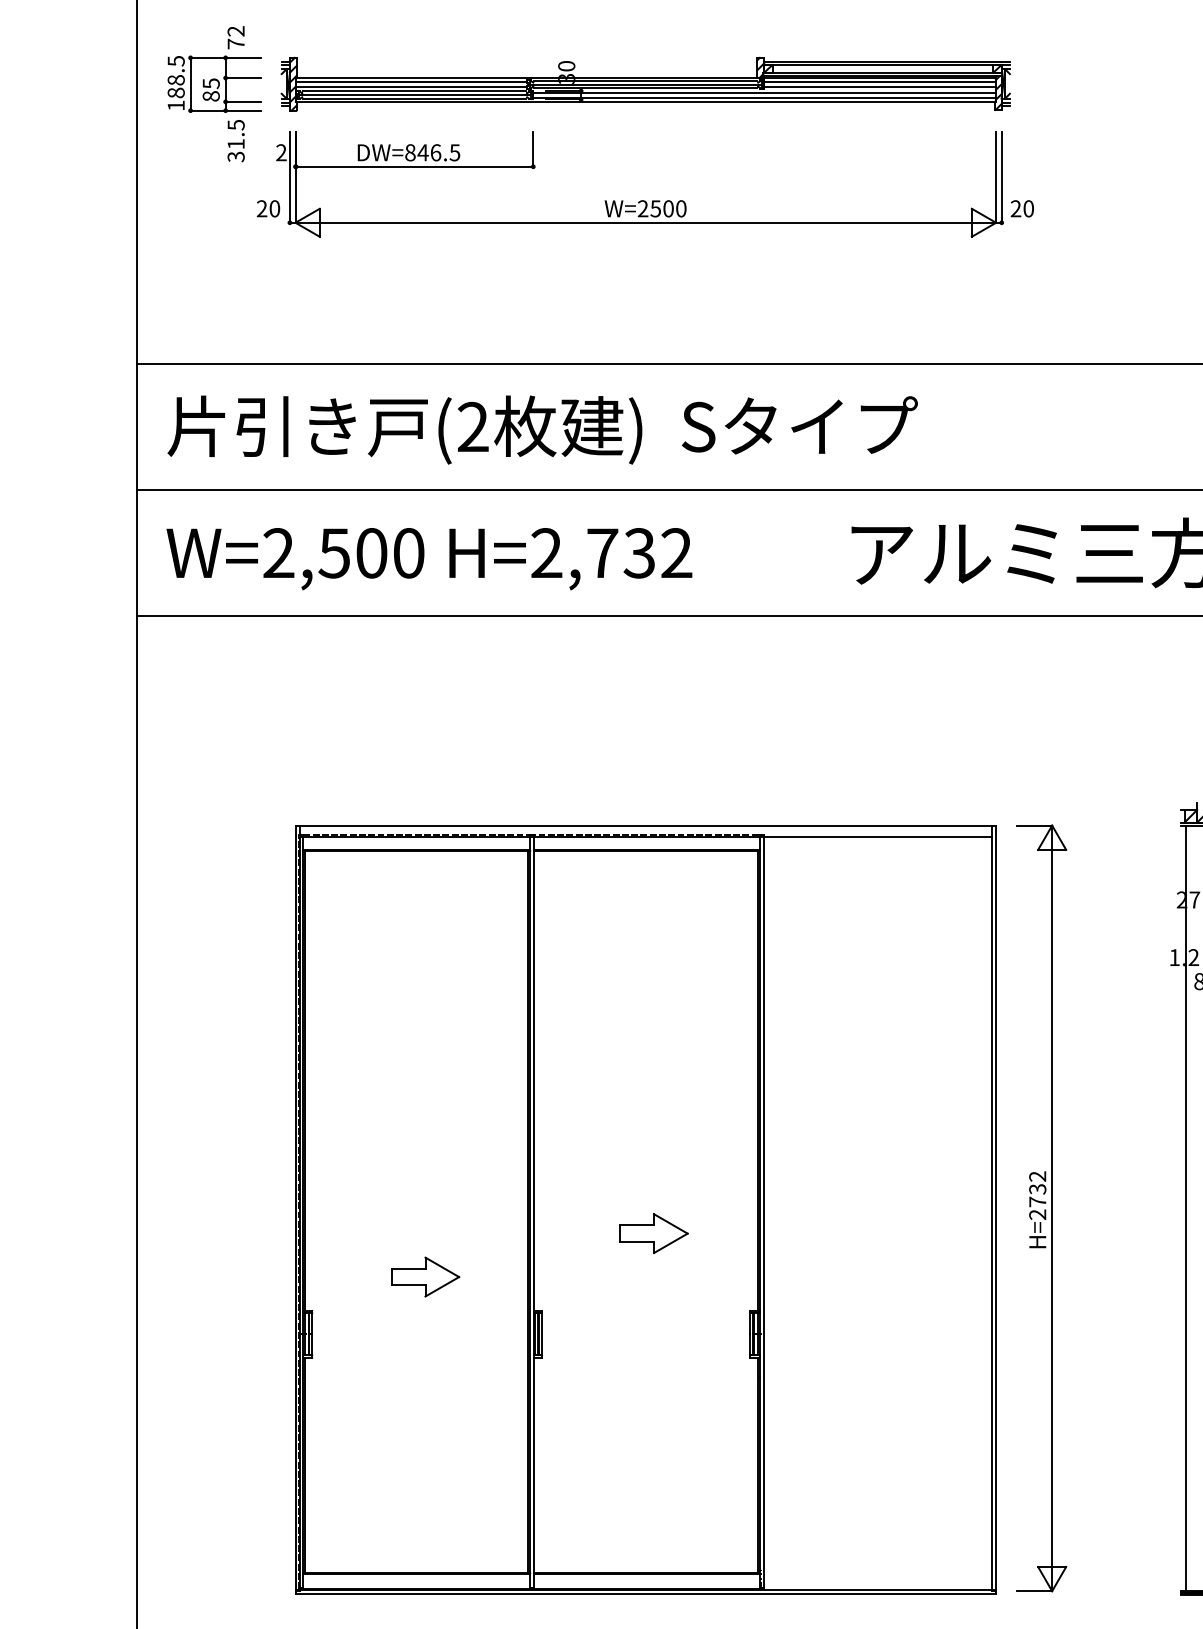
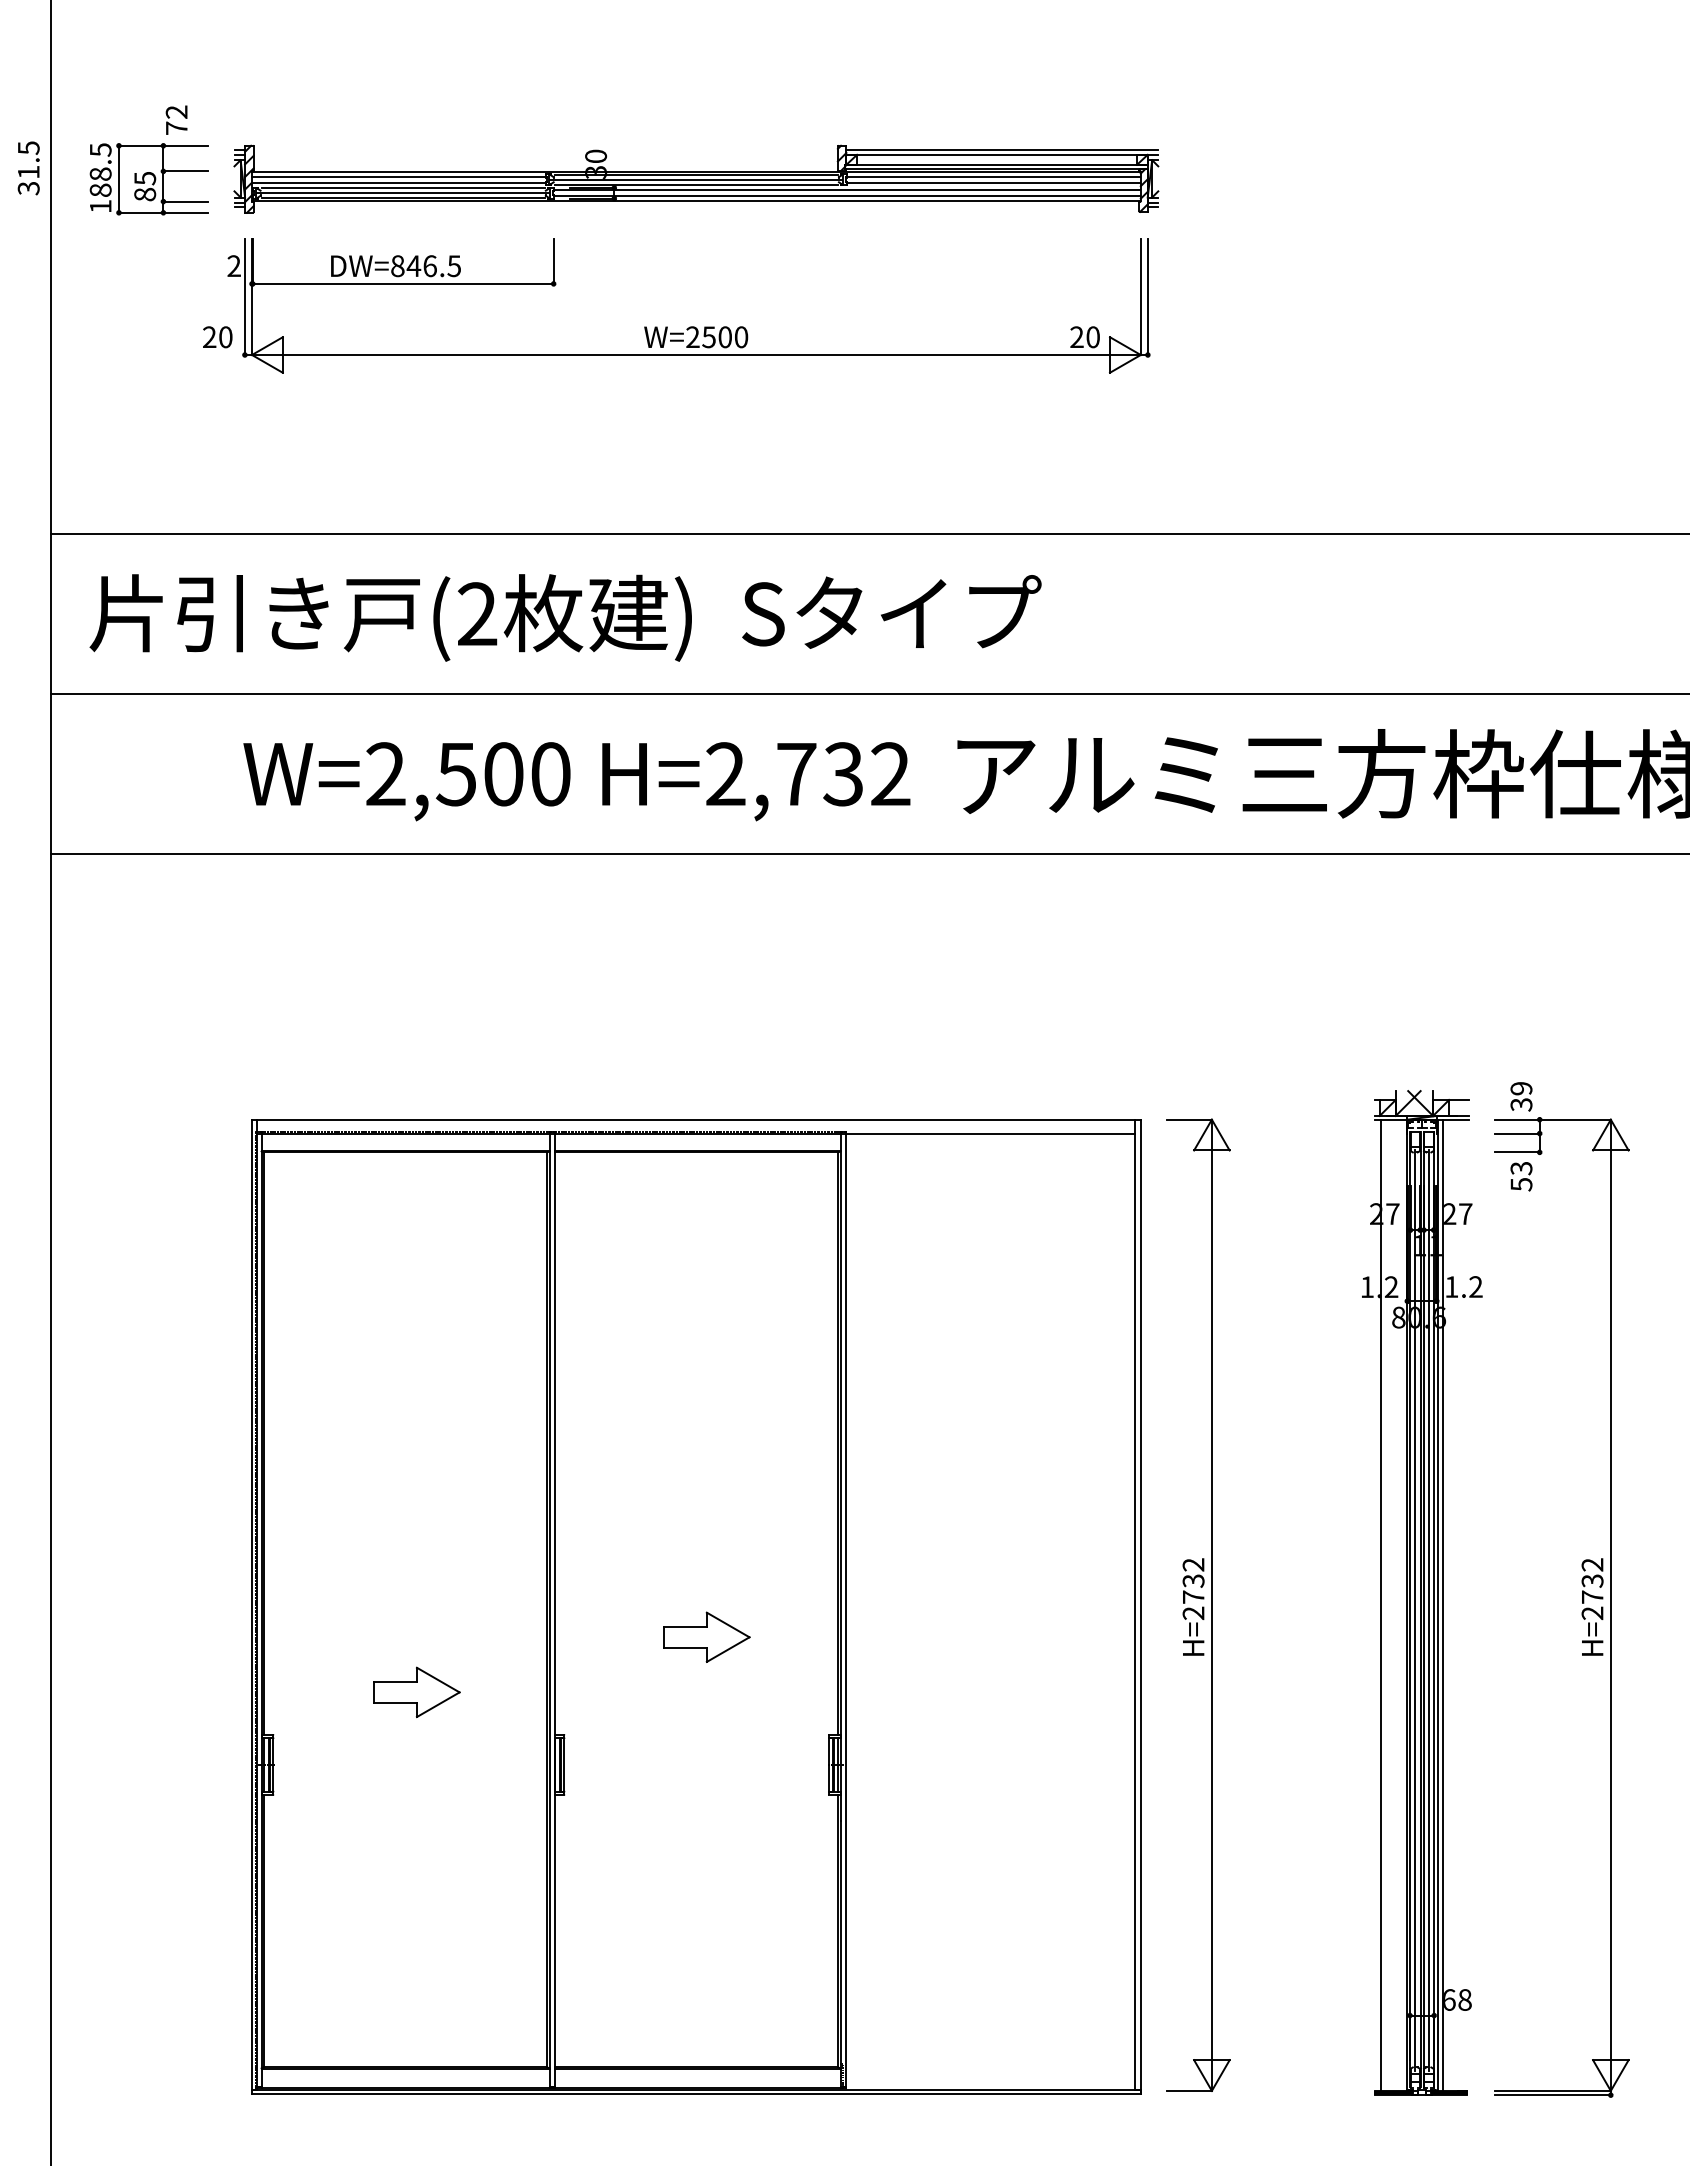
text: (235, 141) -> (28, 168), moved
text: (1021, 208) -> (1084, 337), moved
text: (429, 559) -> (576, 781), moved

